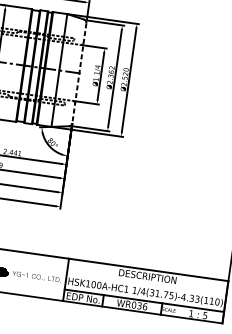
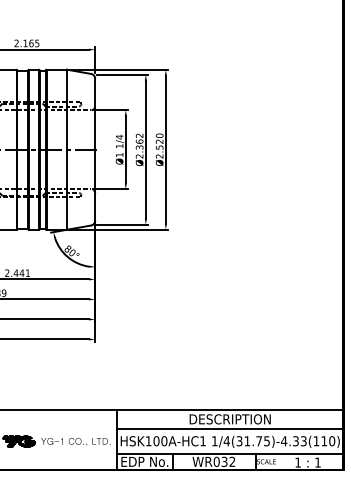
line: (79, 73) -> (95, 149), dashed -> solid
line: (147, 283) -> (230, 428), added
text: (145, 306) -> (232, 461), WR036 -> WR032
text: (204, 315) -> (317, 462), 5 -> 1

